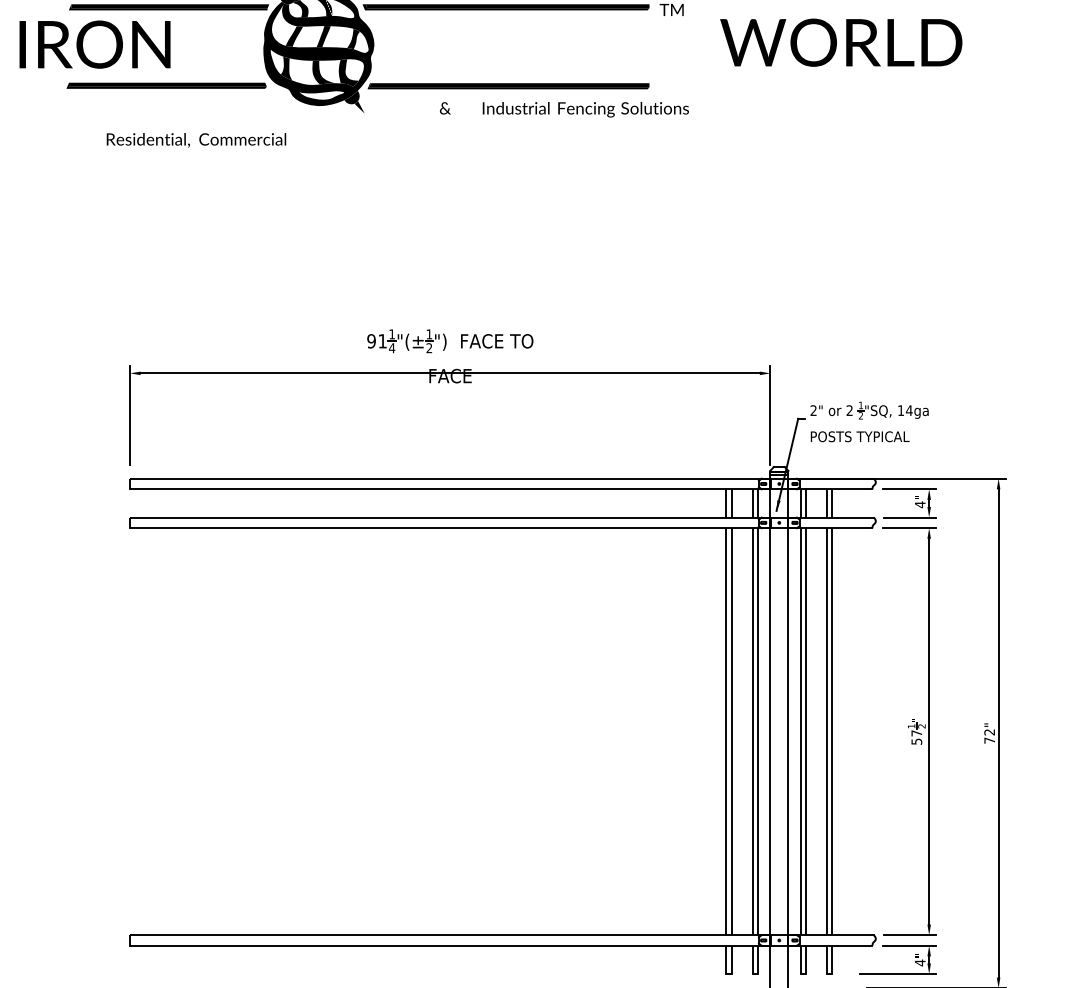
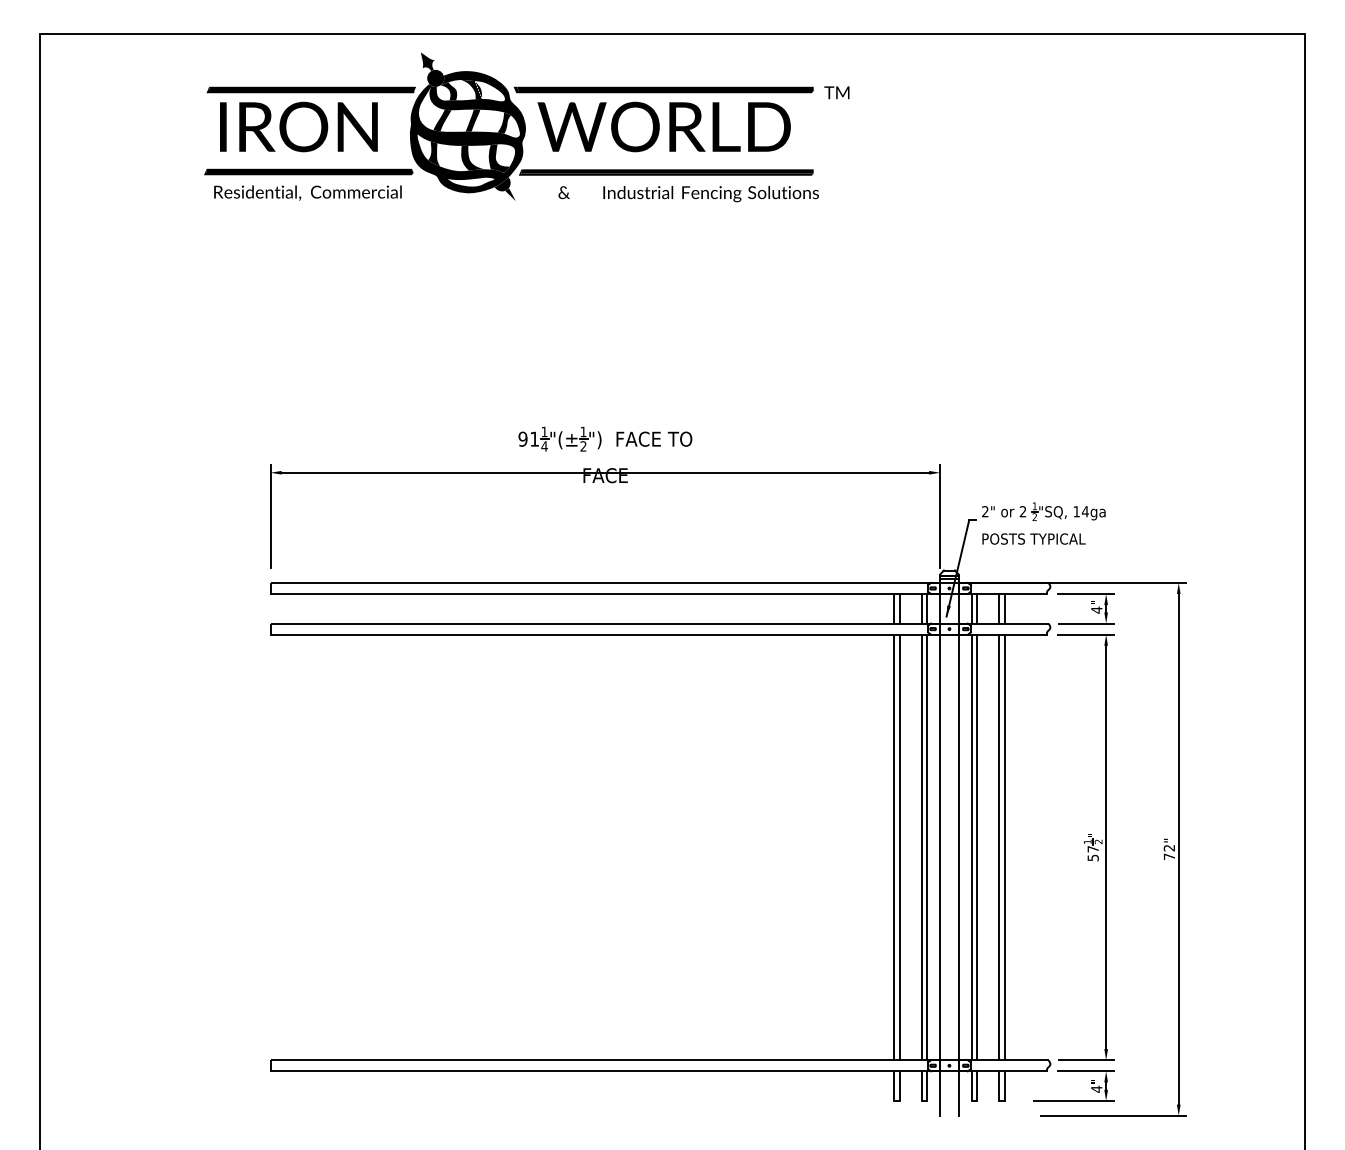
text: (840, 42) -> (663, 126), moved
text: (94, 44) -> (298, 126), moved
text: (564, 110) -> (688, 194), moved
text: (196, 139) -> (307, 192), moved

